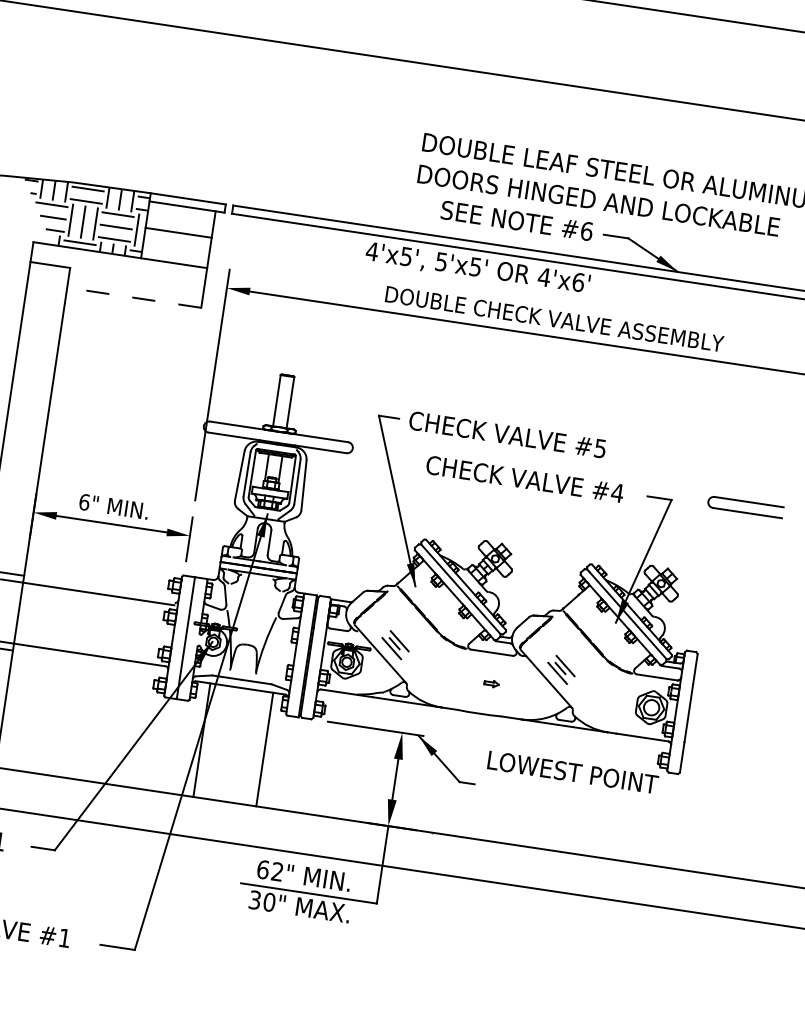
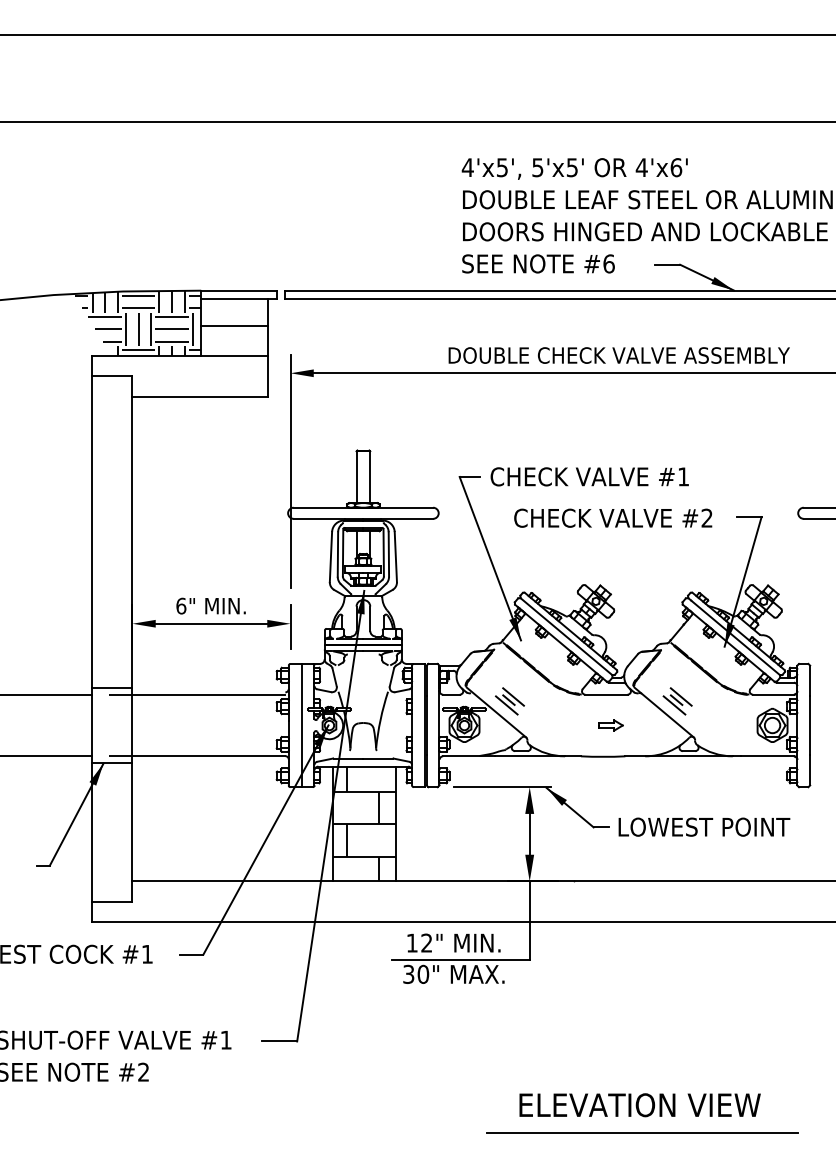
text: (517, 220) -> (538, 263), moved
text: (477, 268) -> (574, 168), moved
line: (134, 297) -> (200, 396), dashed -> solid
text: (600, 448) -> (683, 476), #5 -> #1
text: (618, 492) -> (707, 517), #4 -> #2
part: (491, 683) -> (610, 725), size x1.67
hatch: (233, 744) -> (364, 823), added
text: (573, 771) -> (704, 826), moved
text: (263, 869) -> (412, 942), 62" -> 12"

